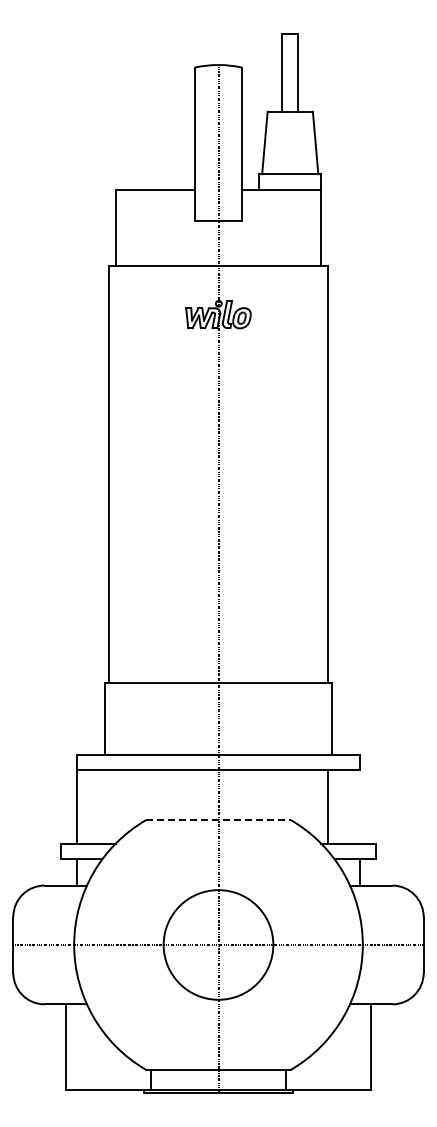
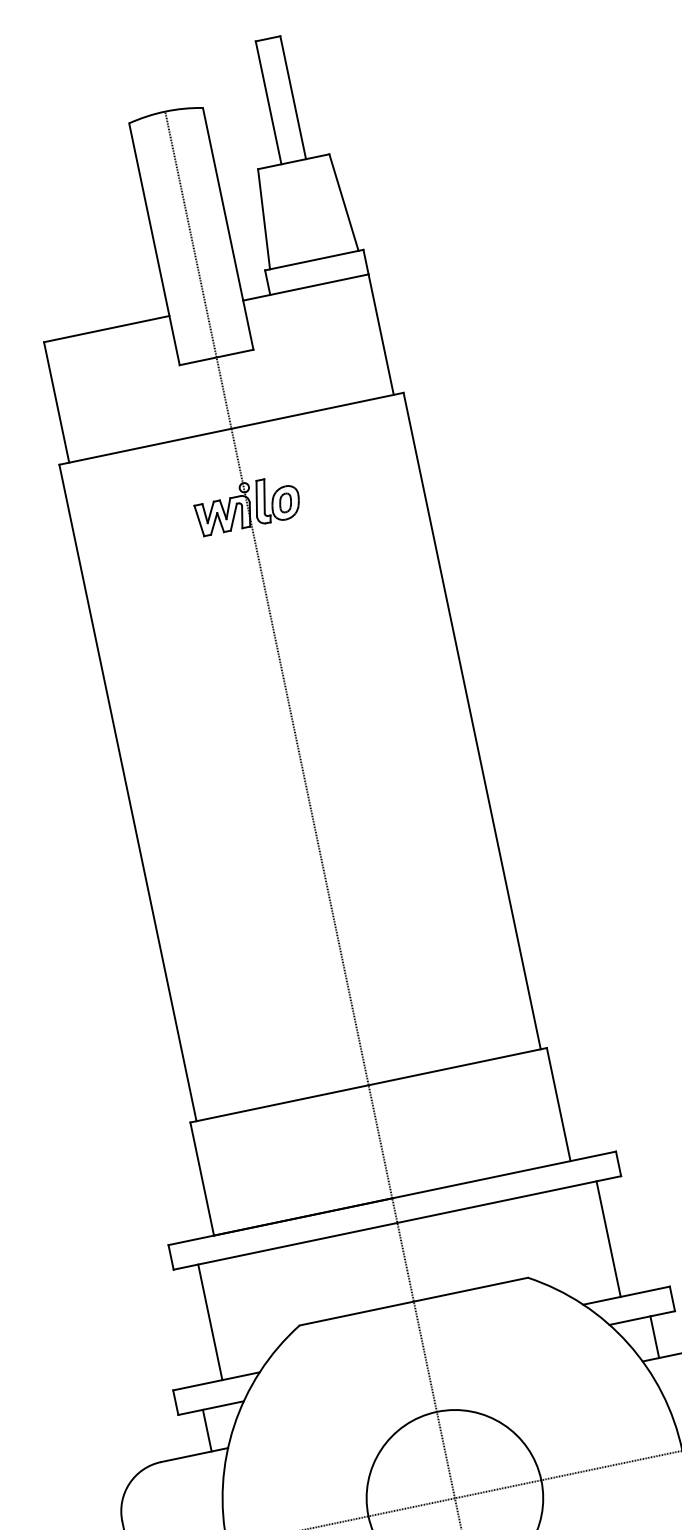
line: (77, 806) -> (210, 1321), moved
line: (327, 806) -> (607, 1238), moved
line: (218, 820) -> (413, 1302), dashed -> solid

